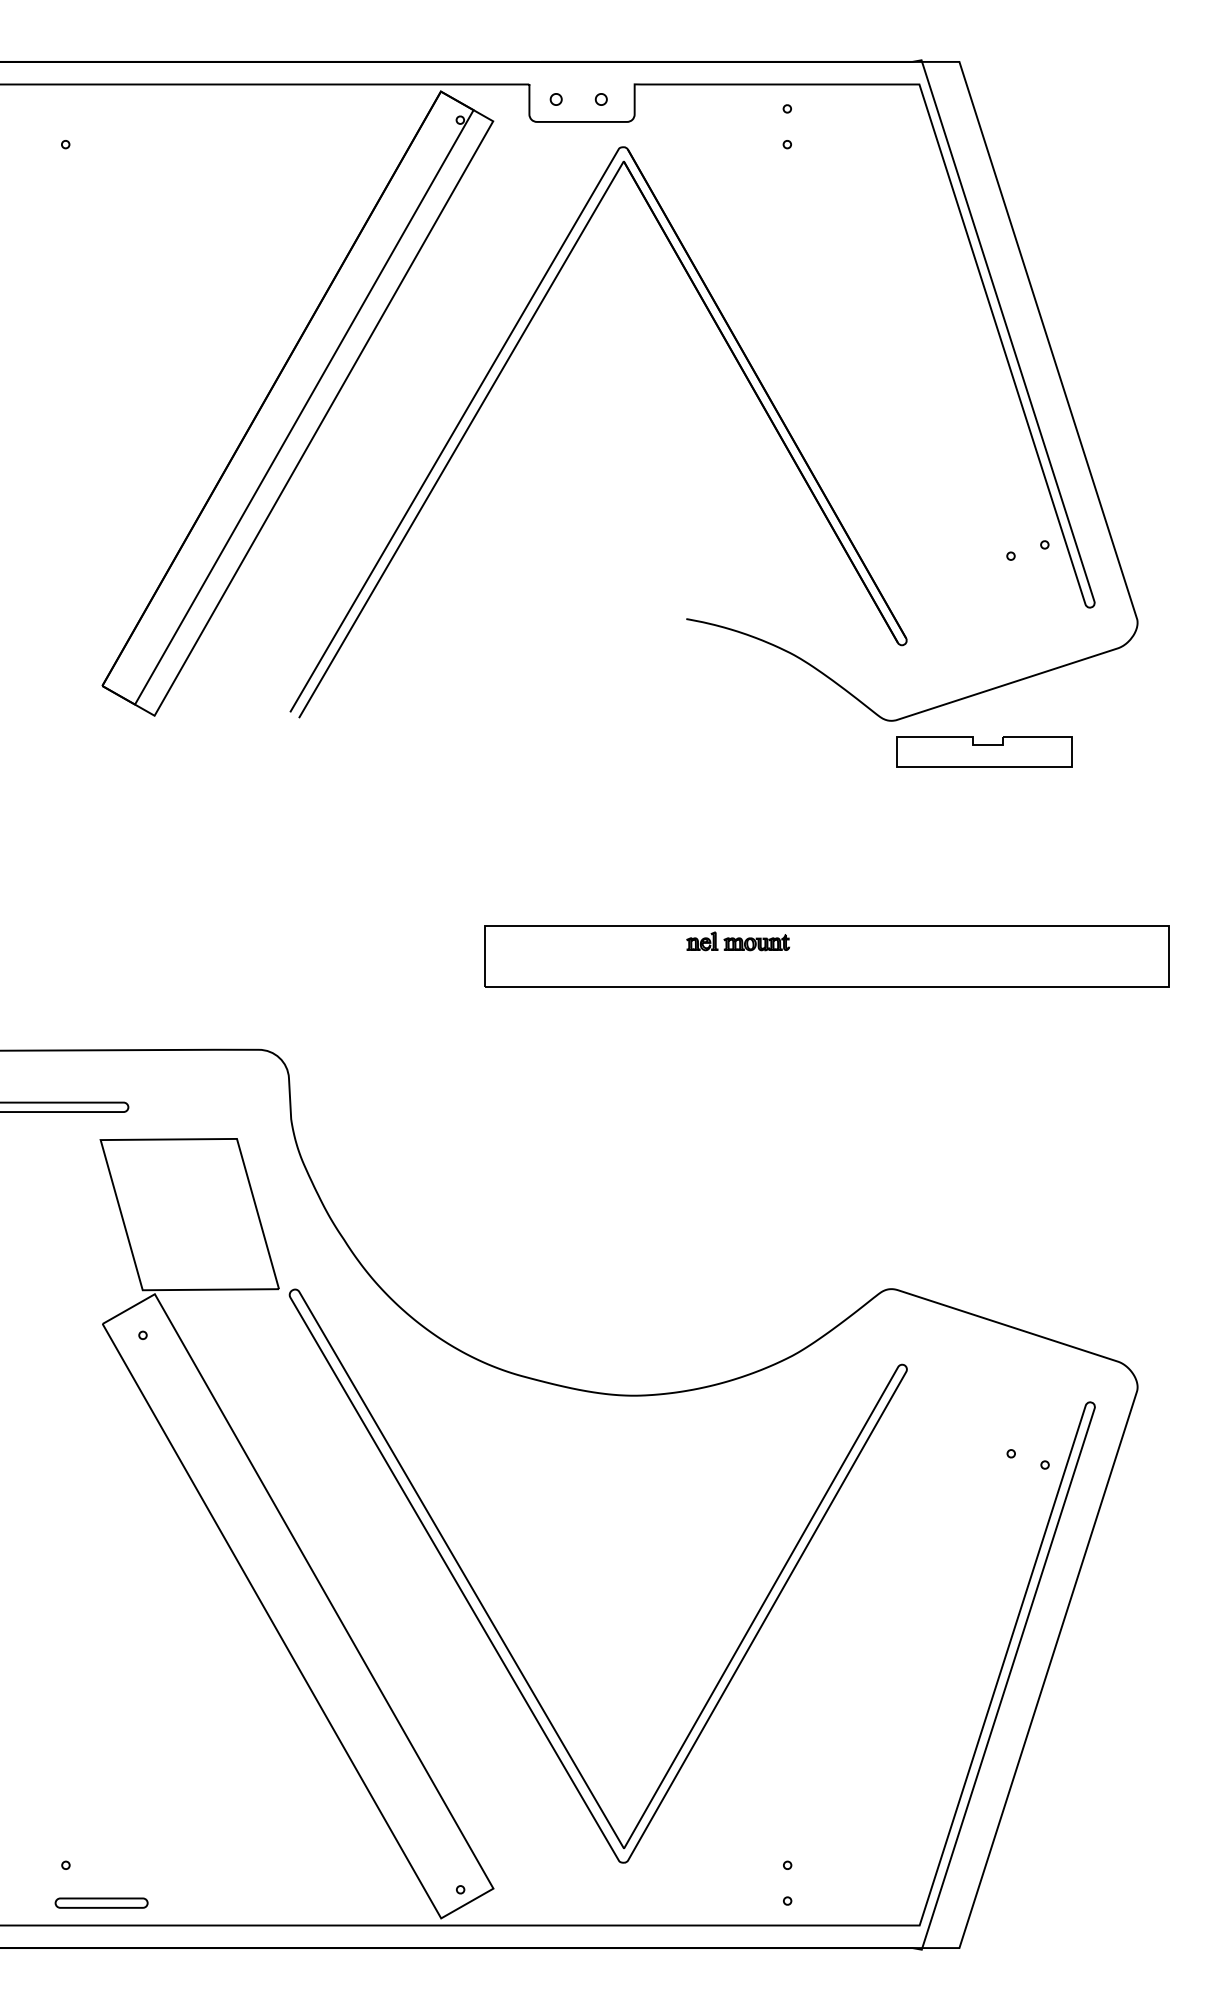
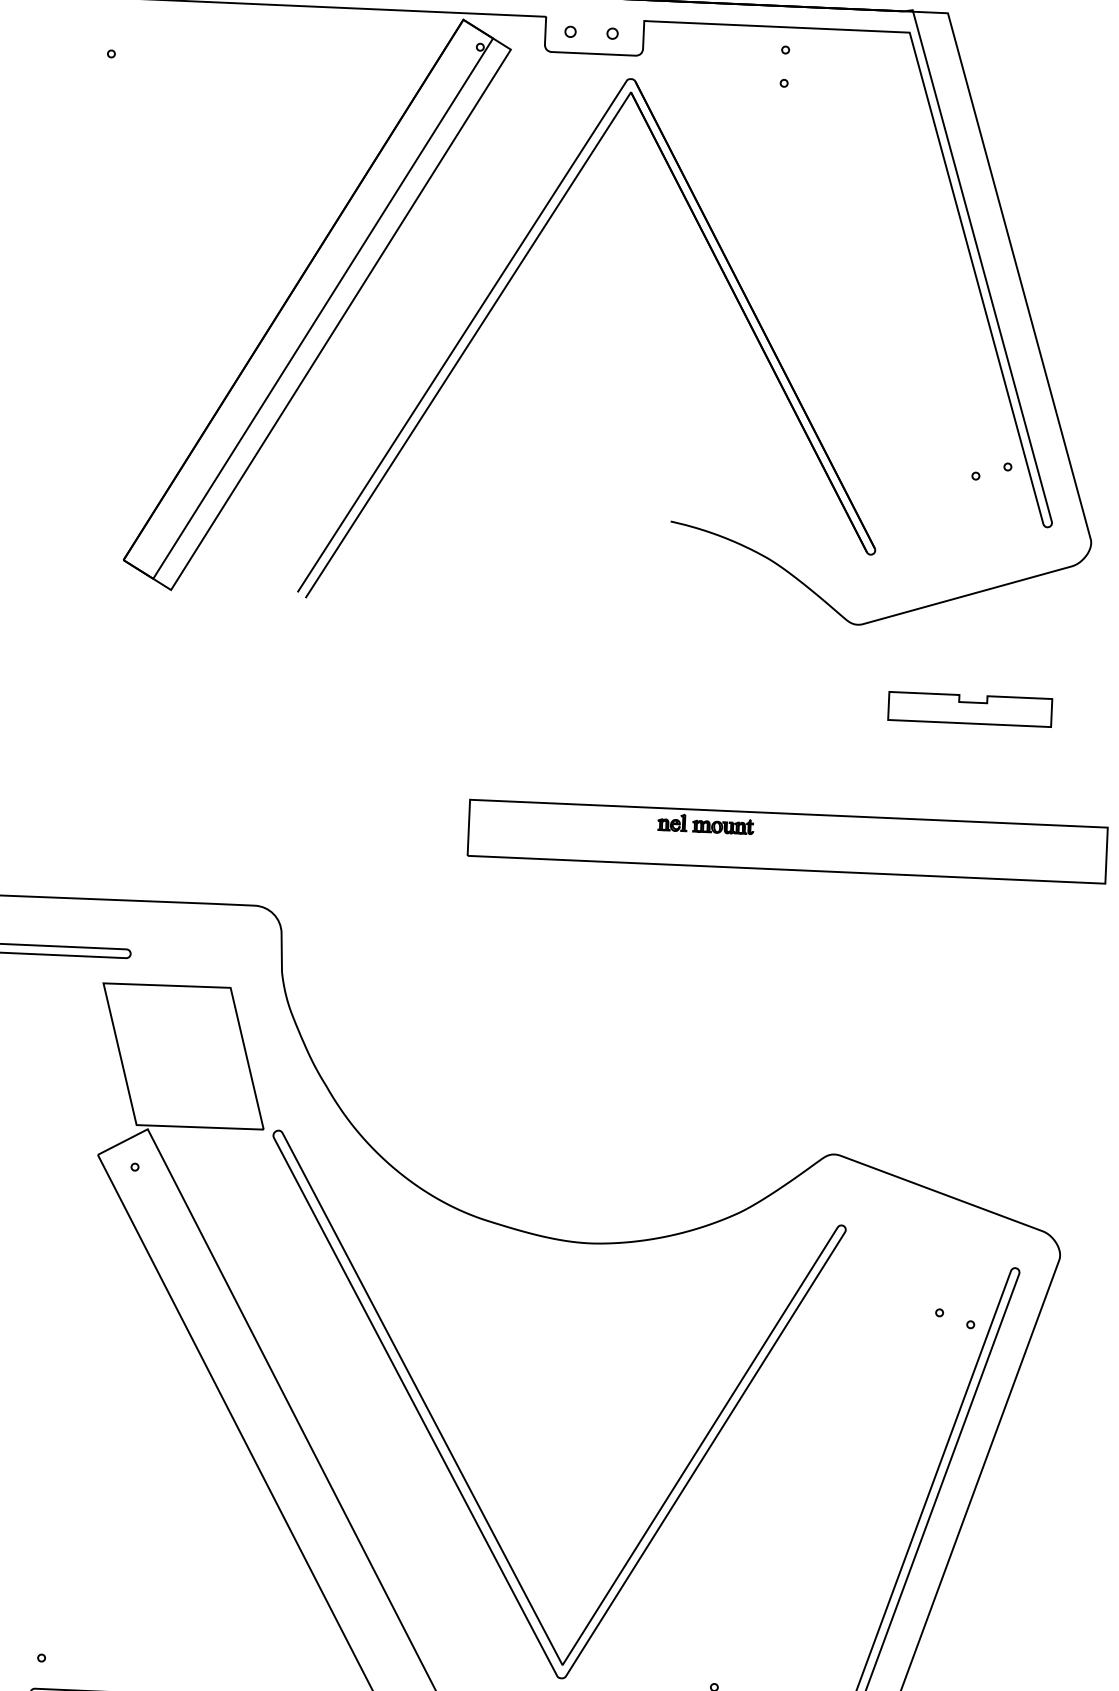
part: (984, 751) -> (969, 708), moved

